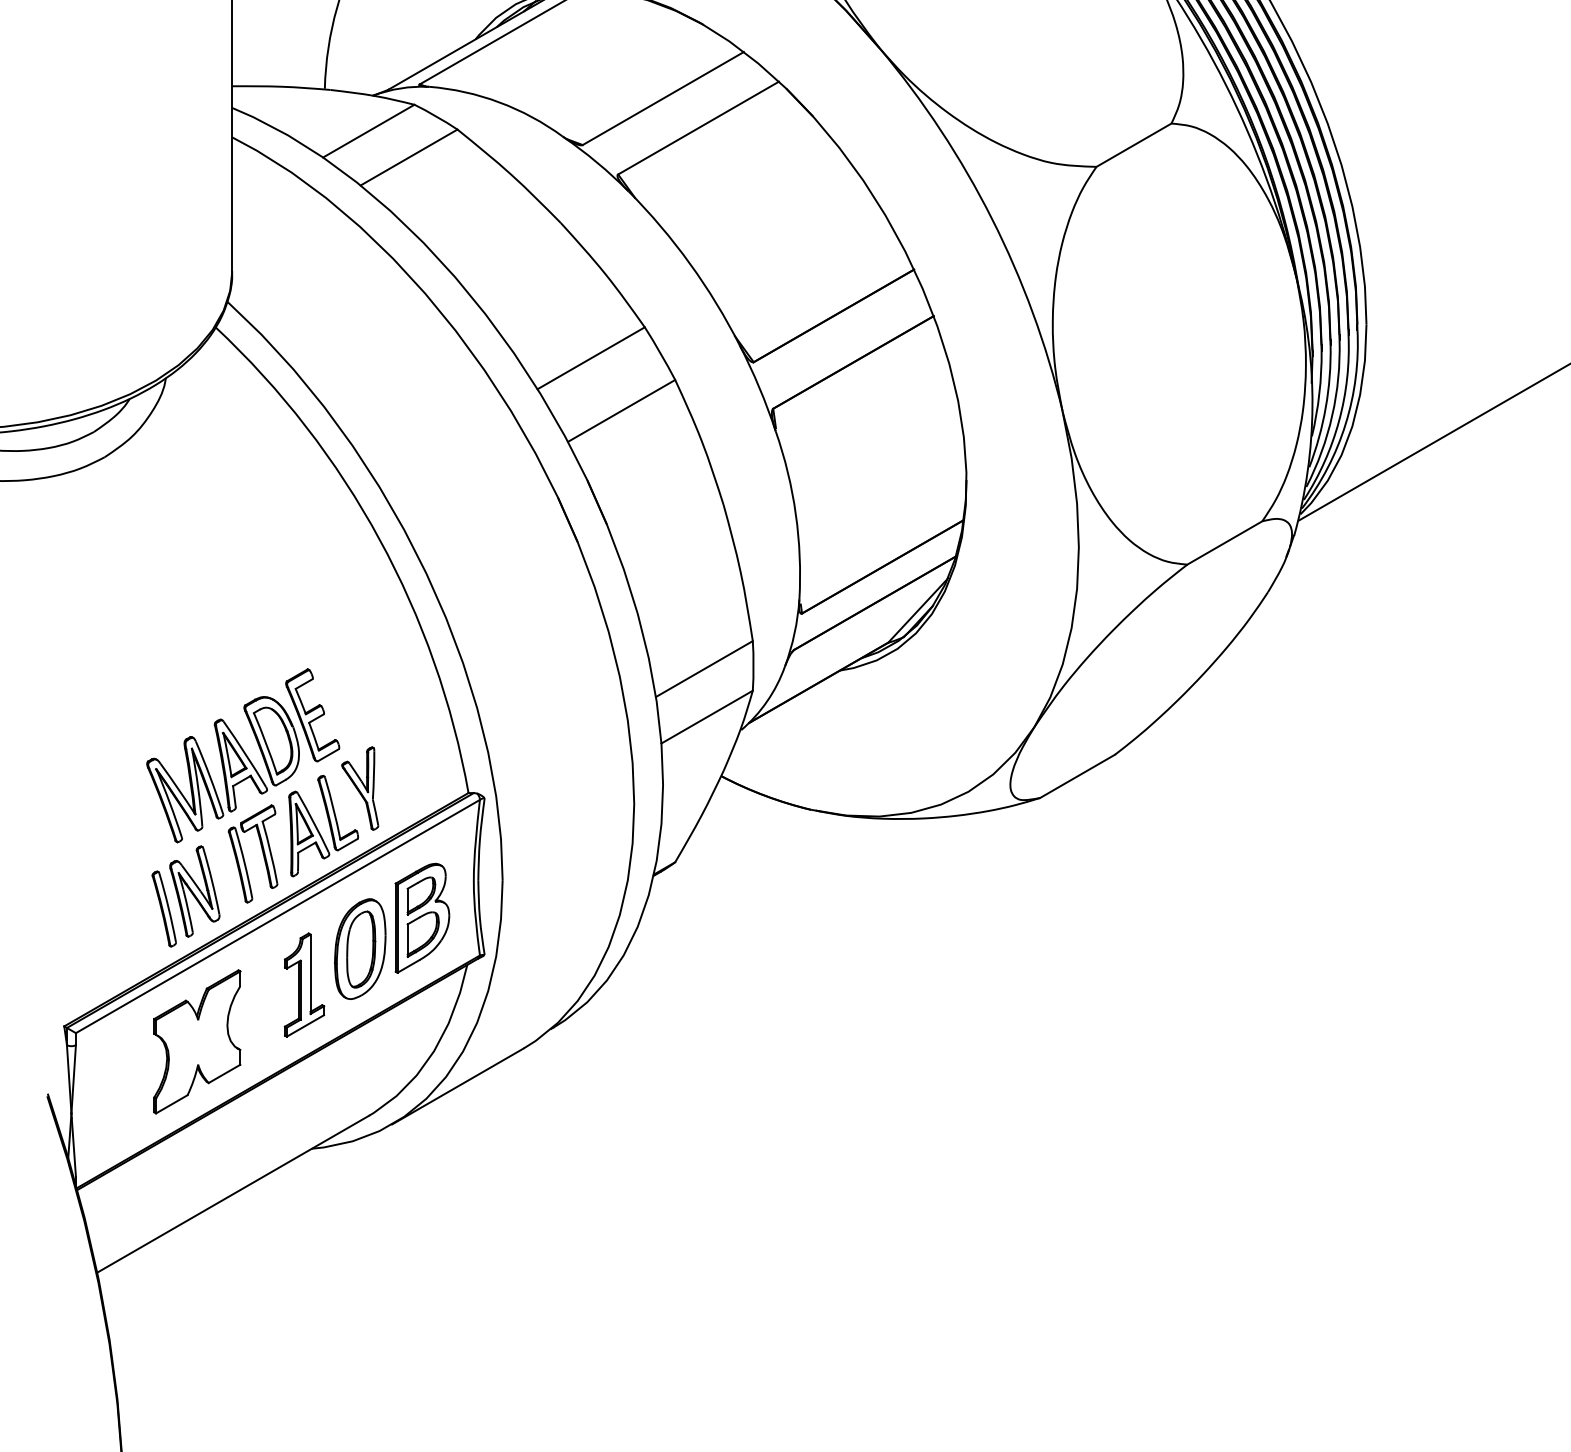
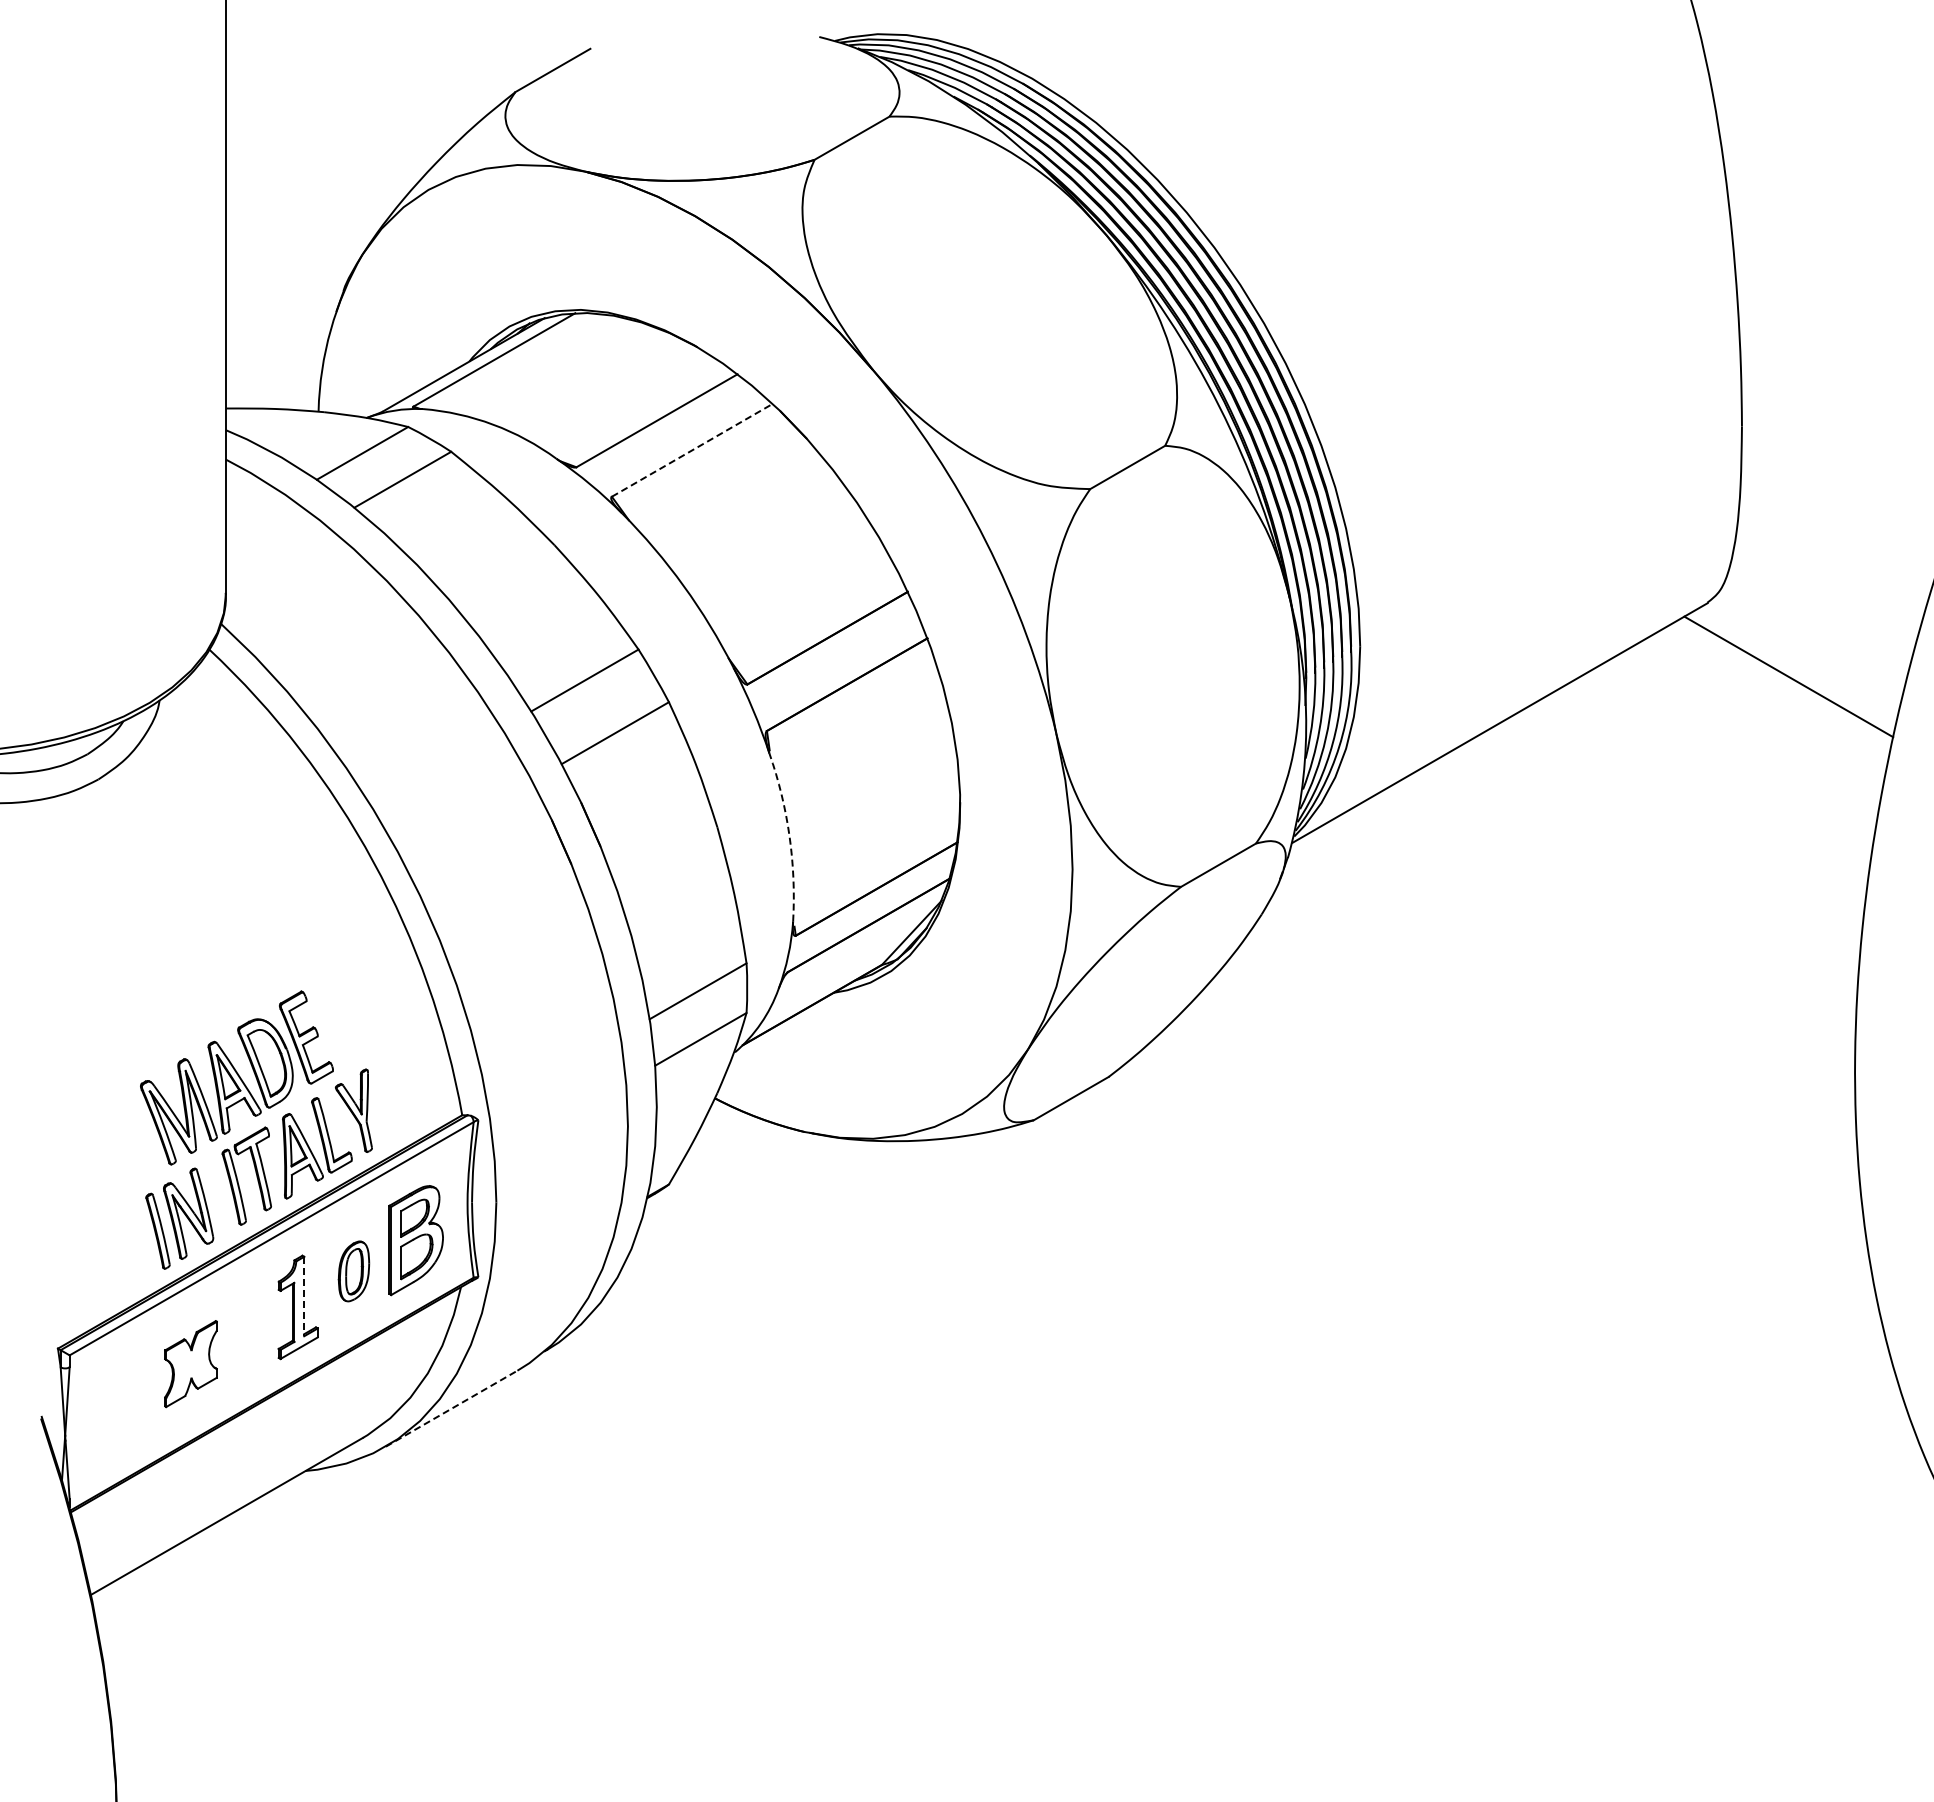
line: (698, 128) -> (692, 450), solid -> dashed
arc: (795, 514) -> (789, 836), solid -> dashed
part: (359, 949) -> (353, 1271), size x0.6
line: (310, 974) -> (304, 1296), solid -> dashed
part: (196, 1041) -> (190, 1363), size x0.6
line: (457, 1086) -> (451, 1408), solid -> dashed

